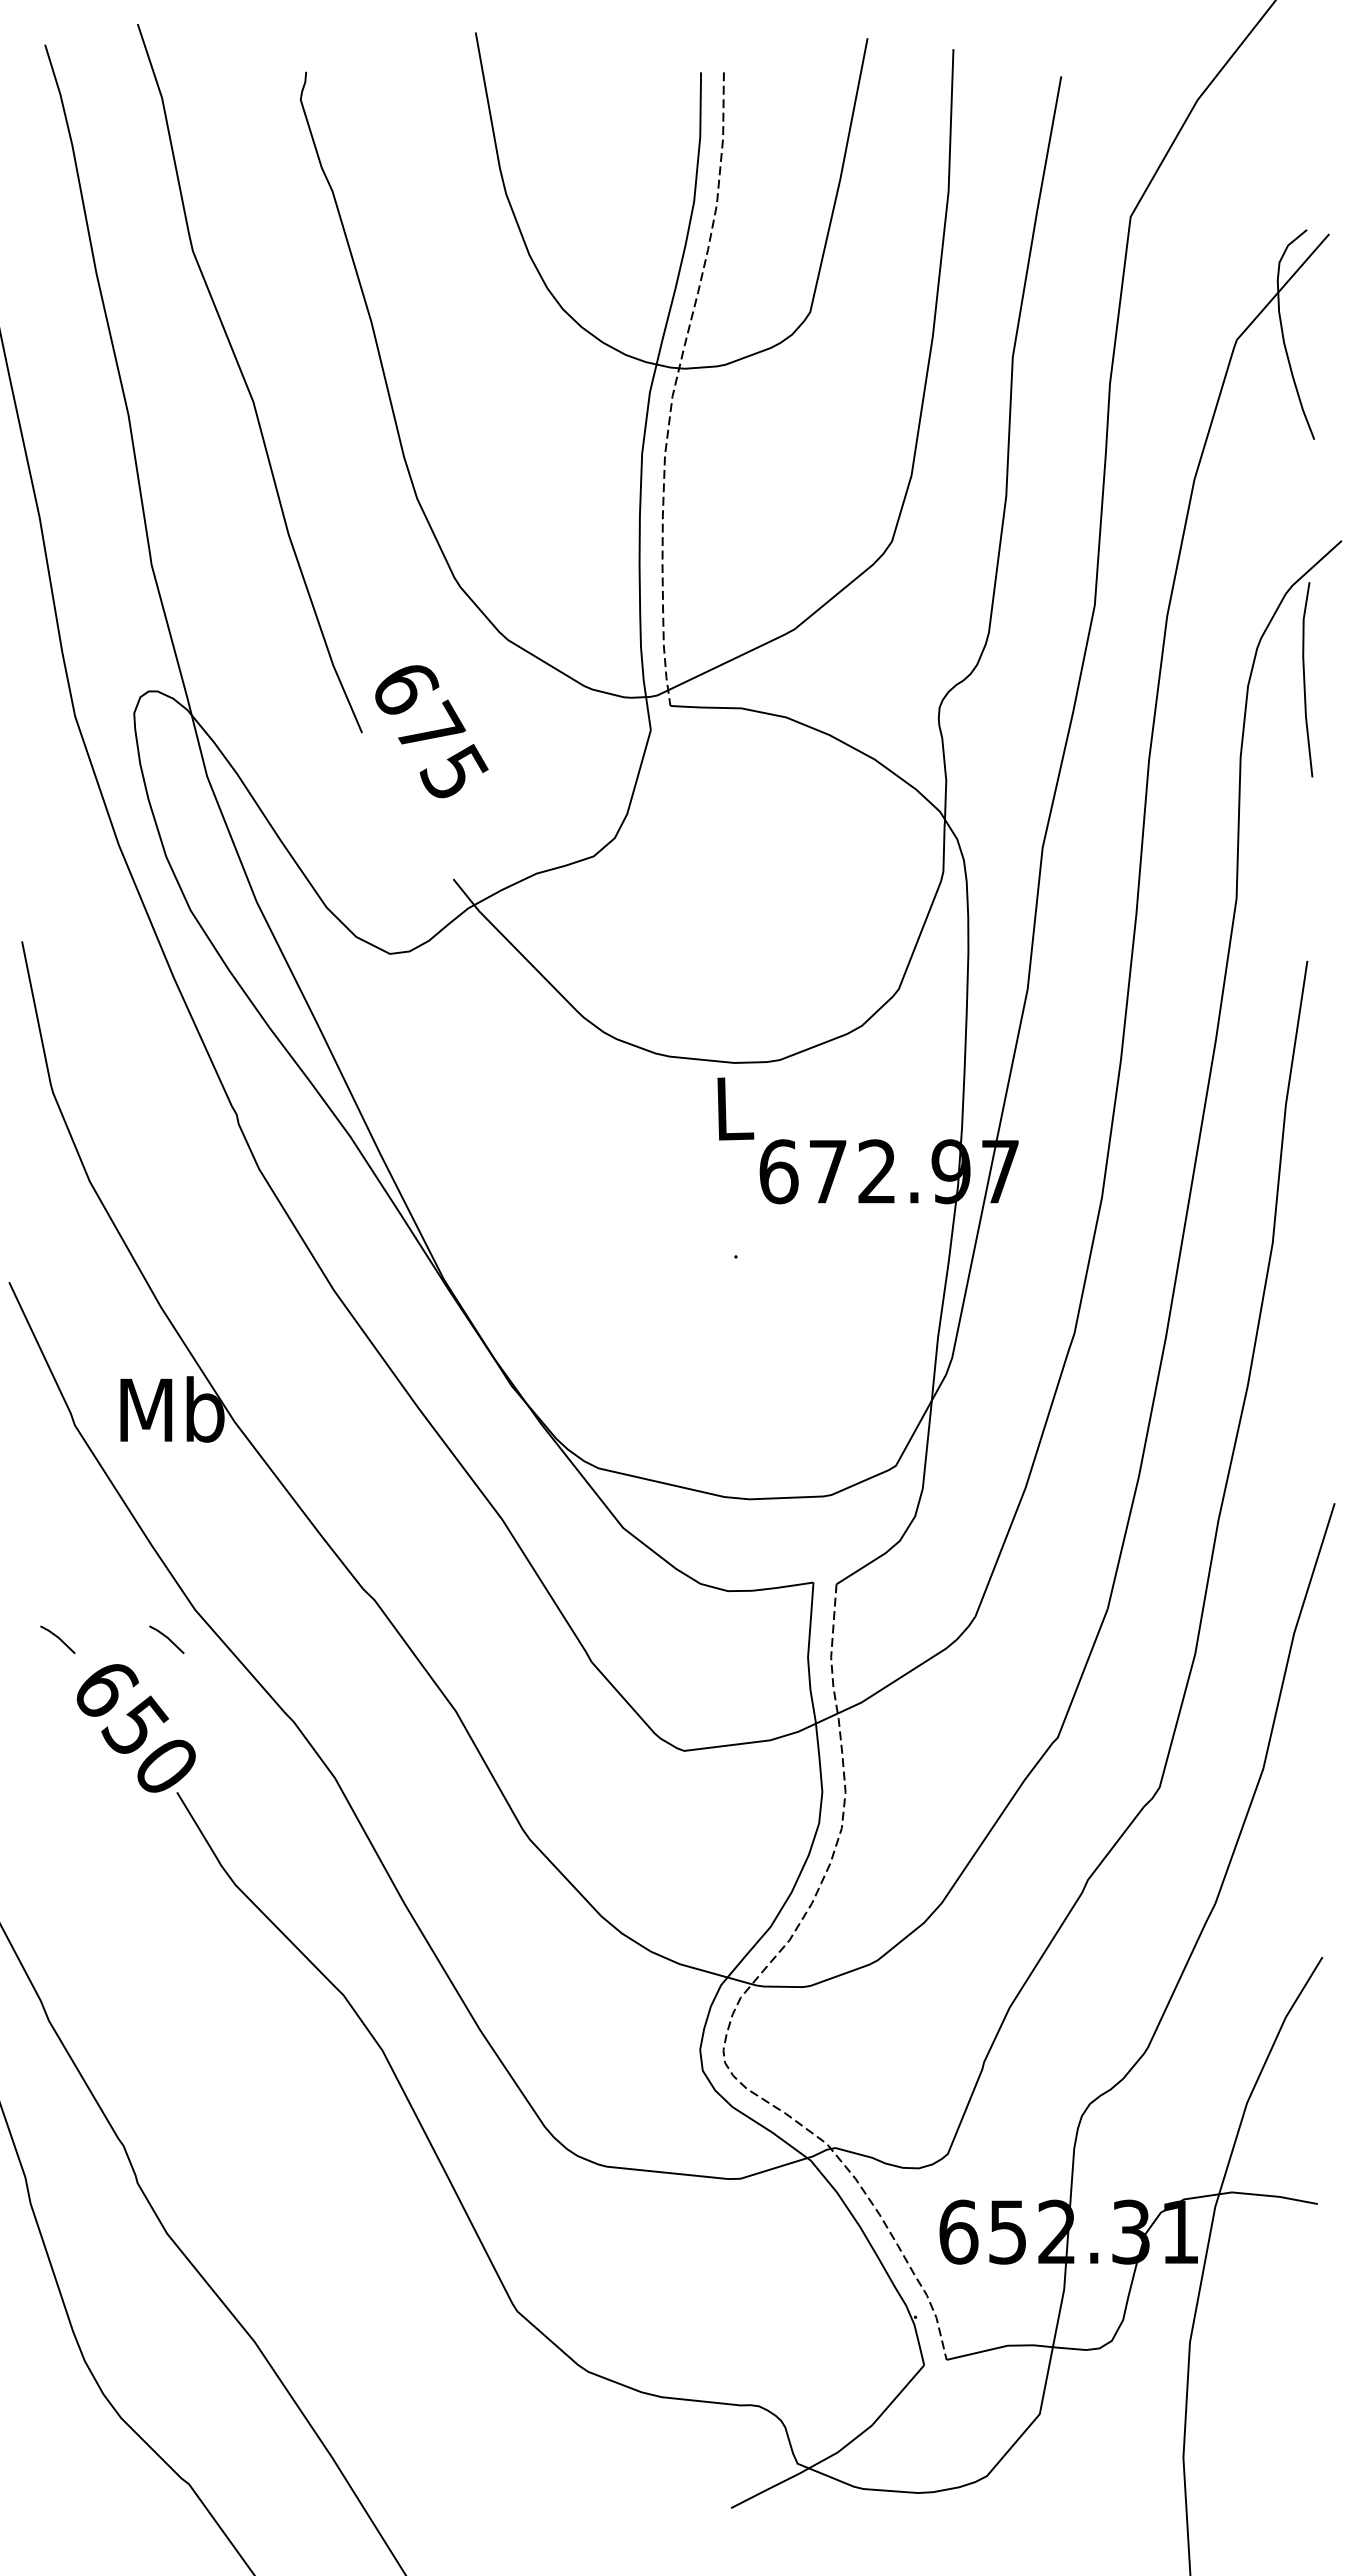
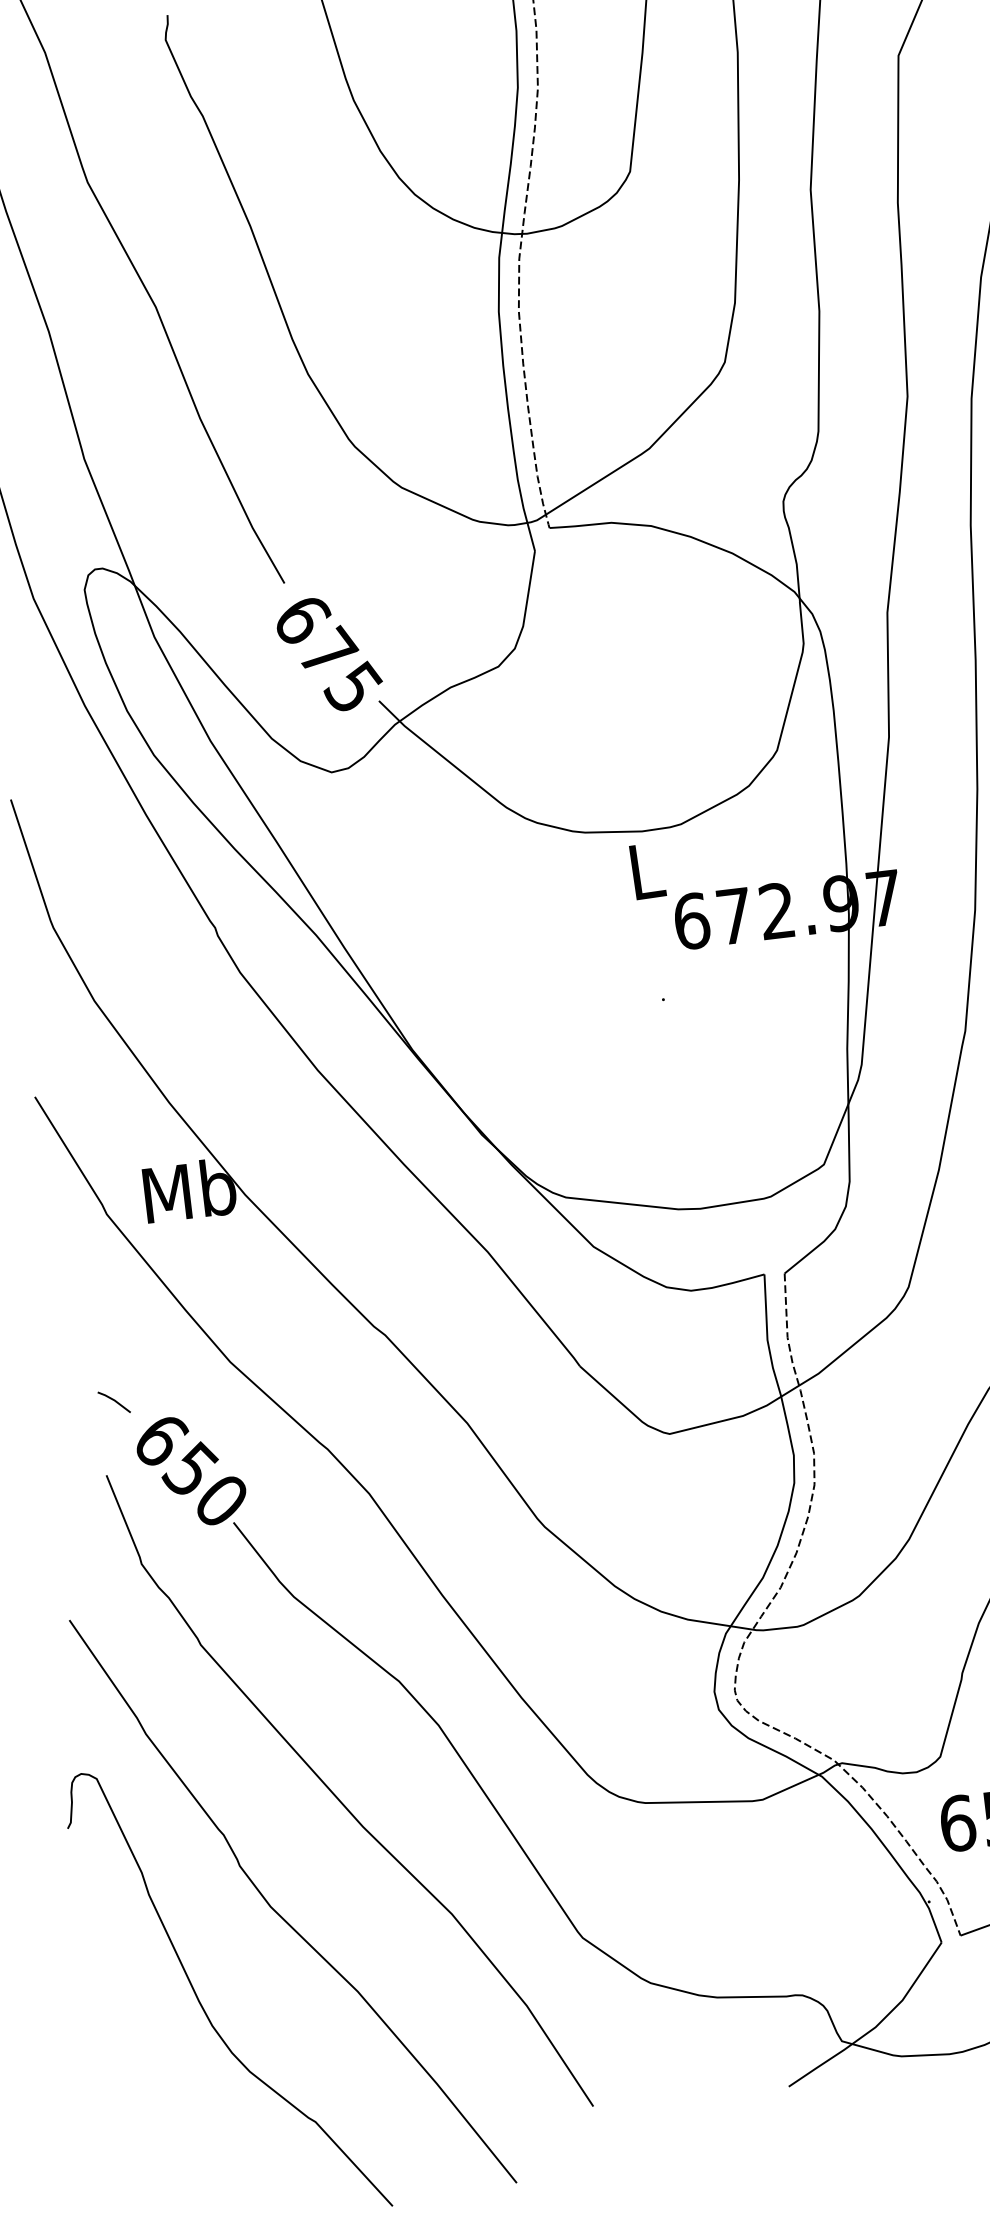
text: (431, 731) -> (329, 654), moved
line: (166, 1638) -> (208, 1390), removed
curve: (260, 2121) -> (340, 1799), added

